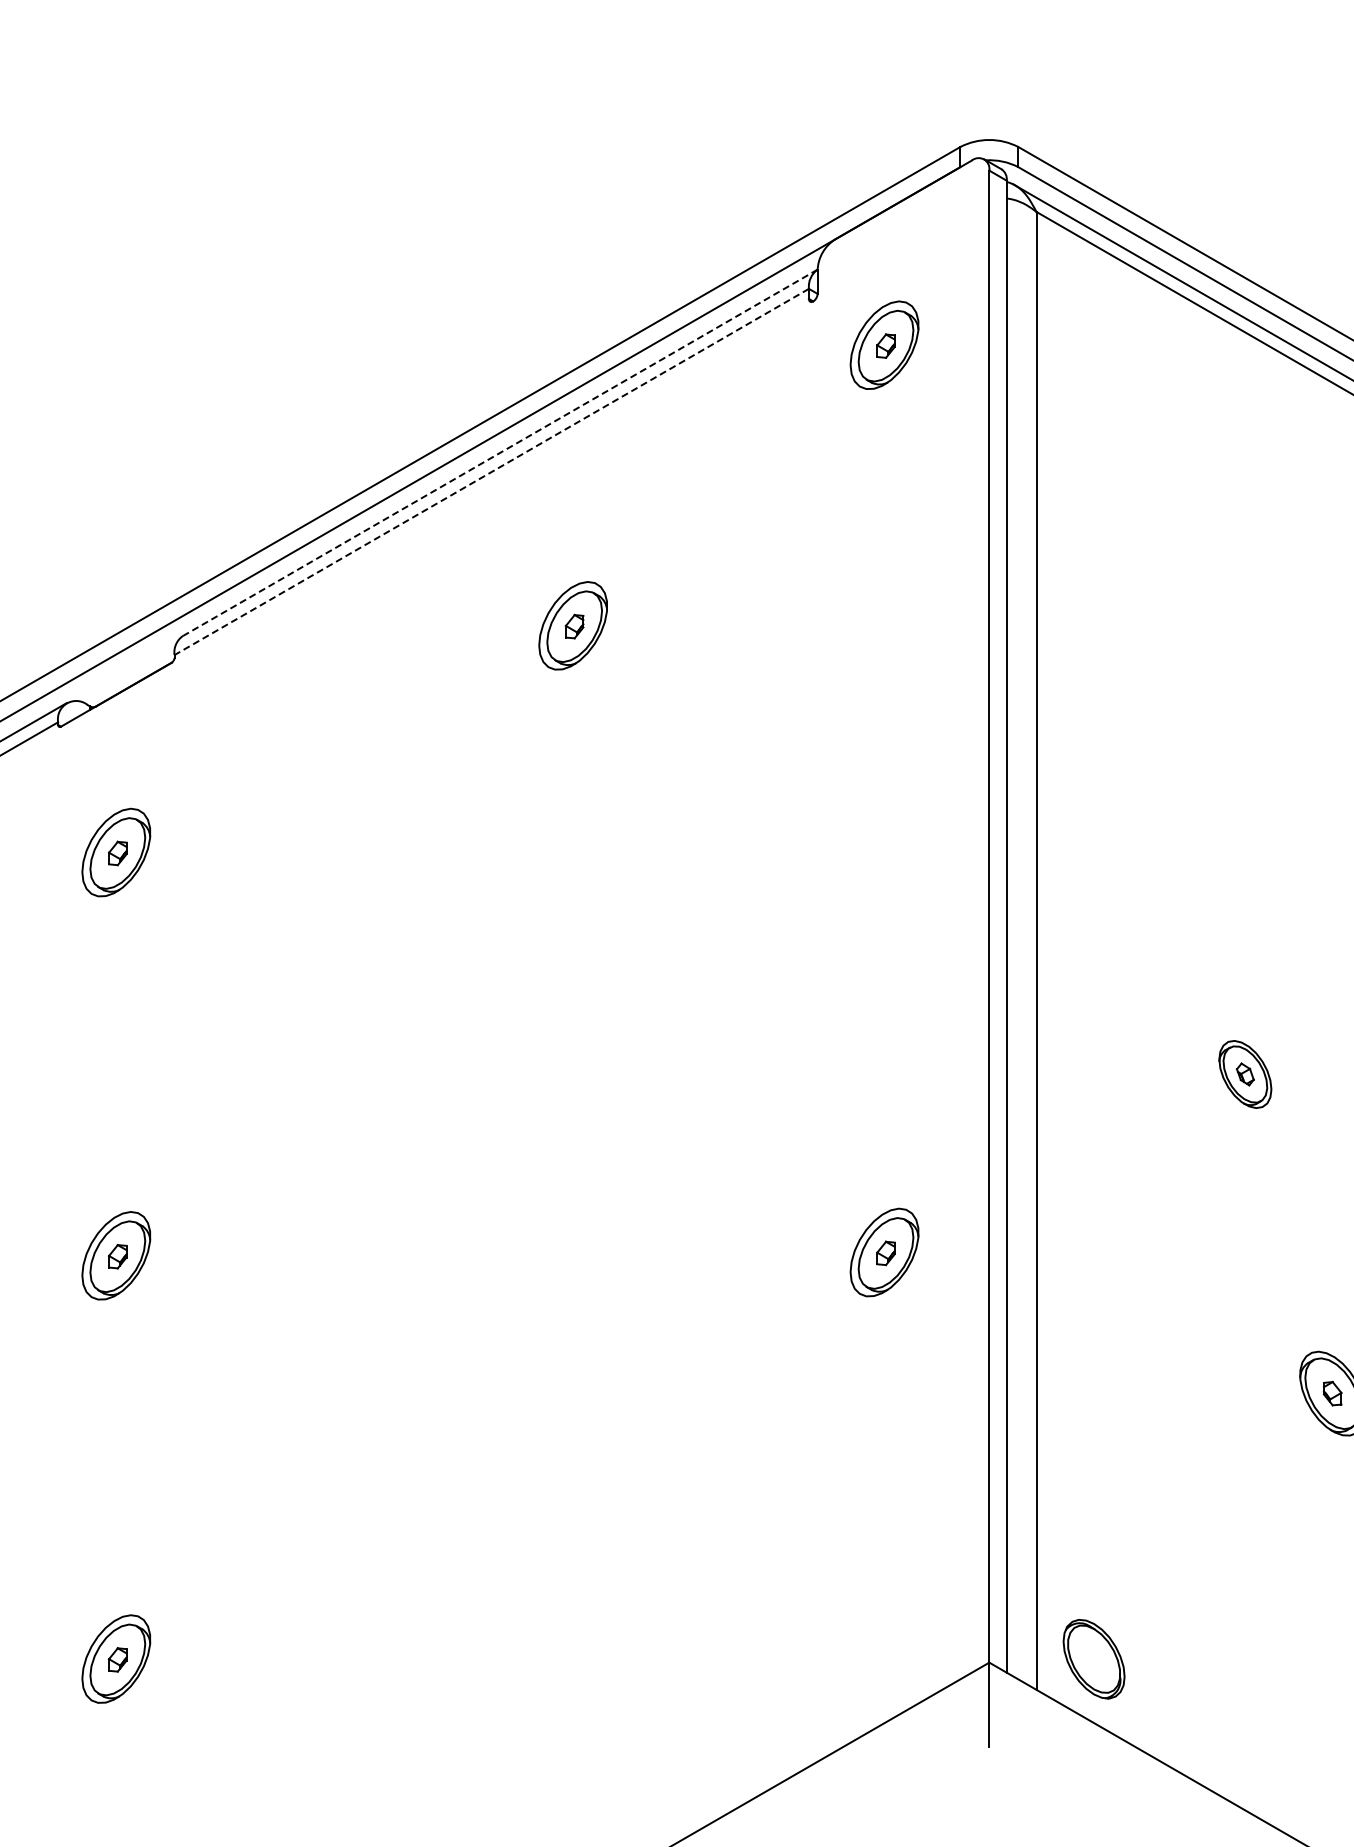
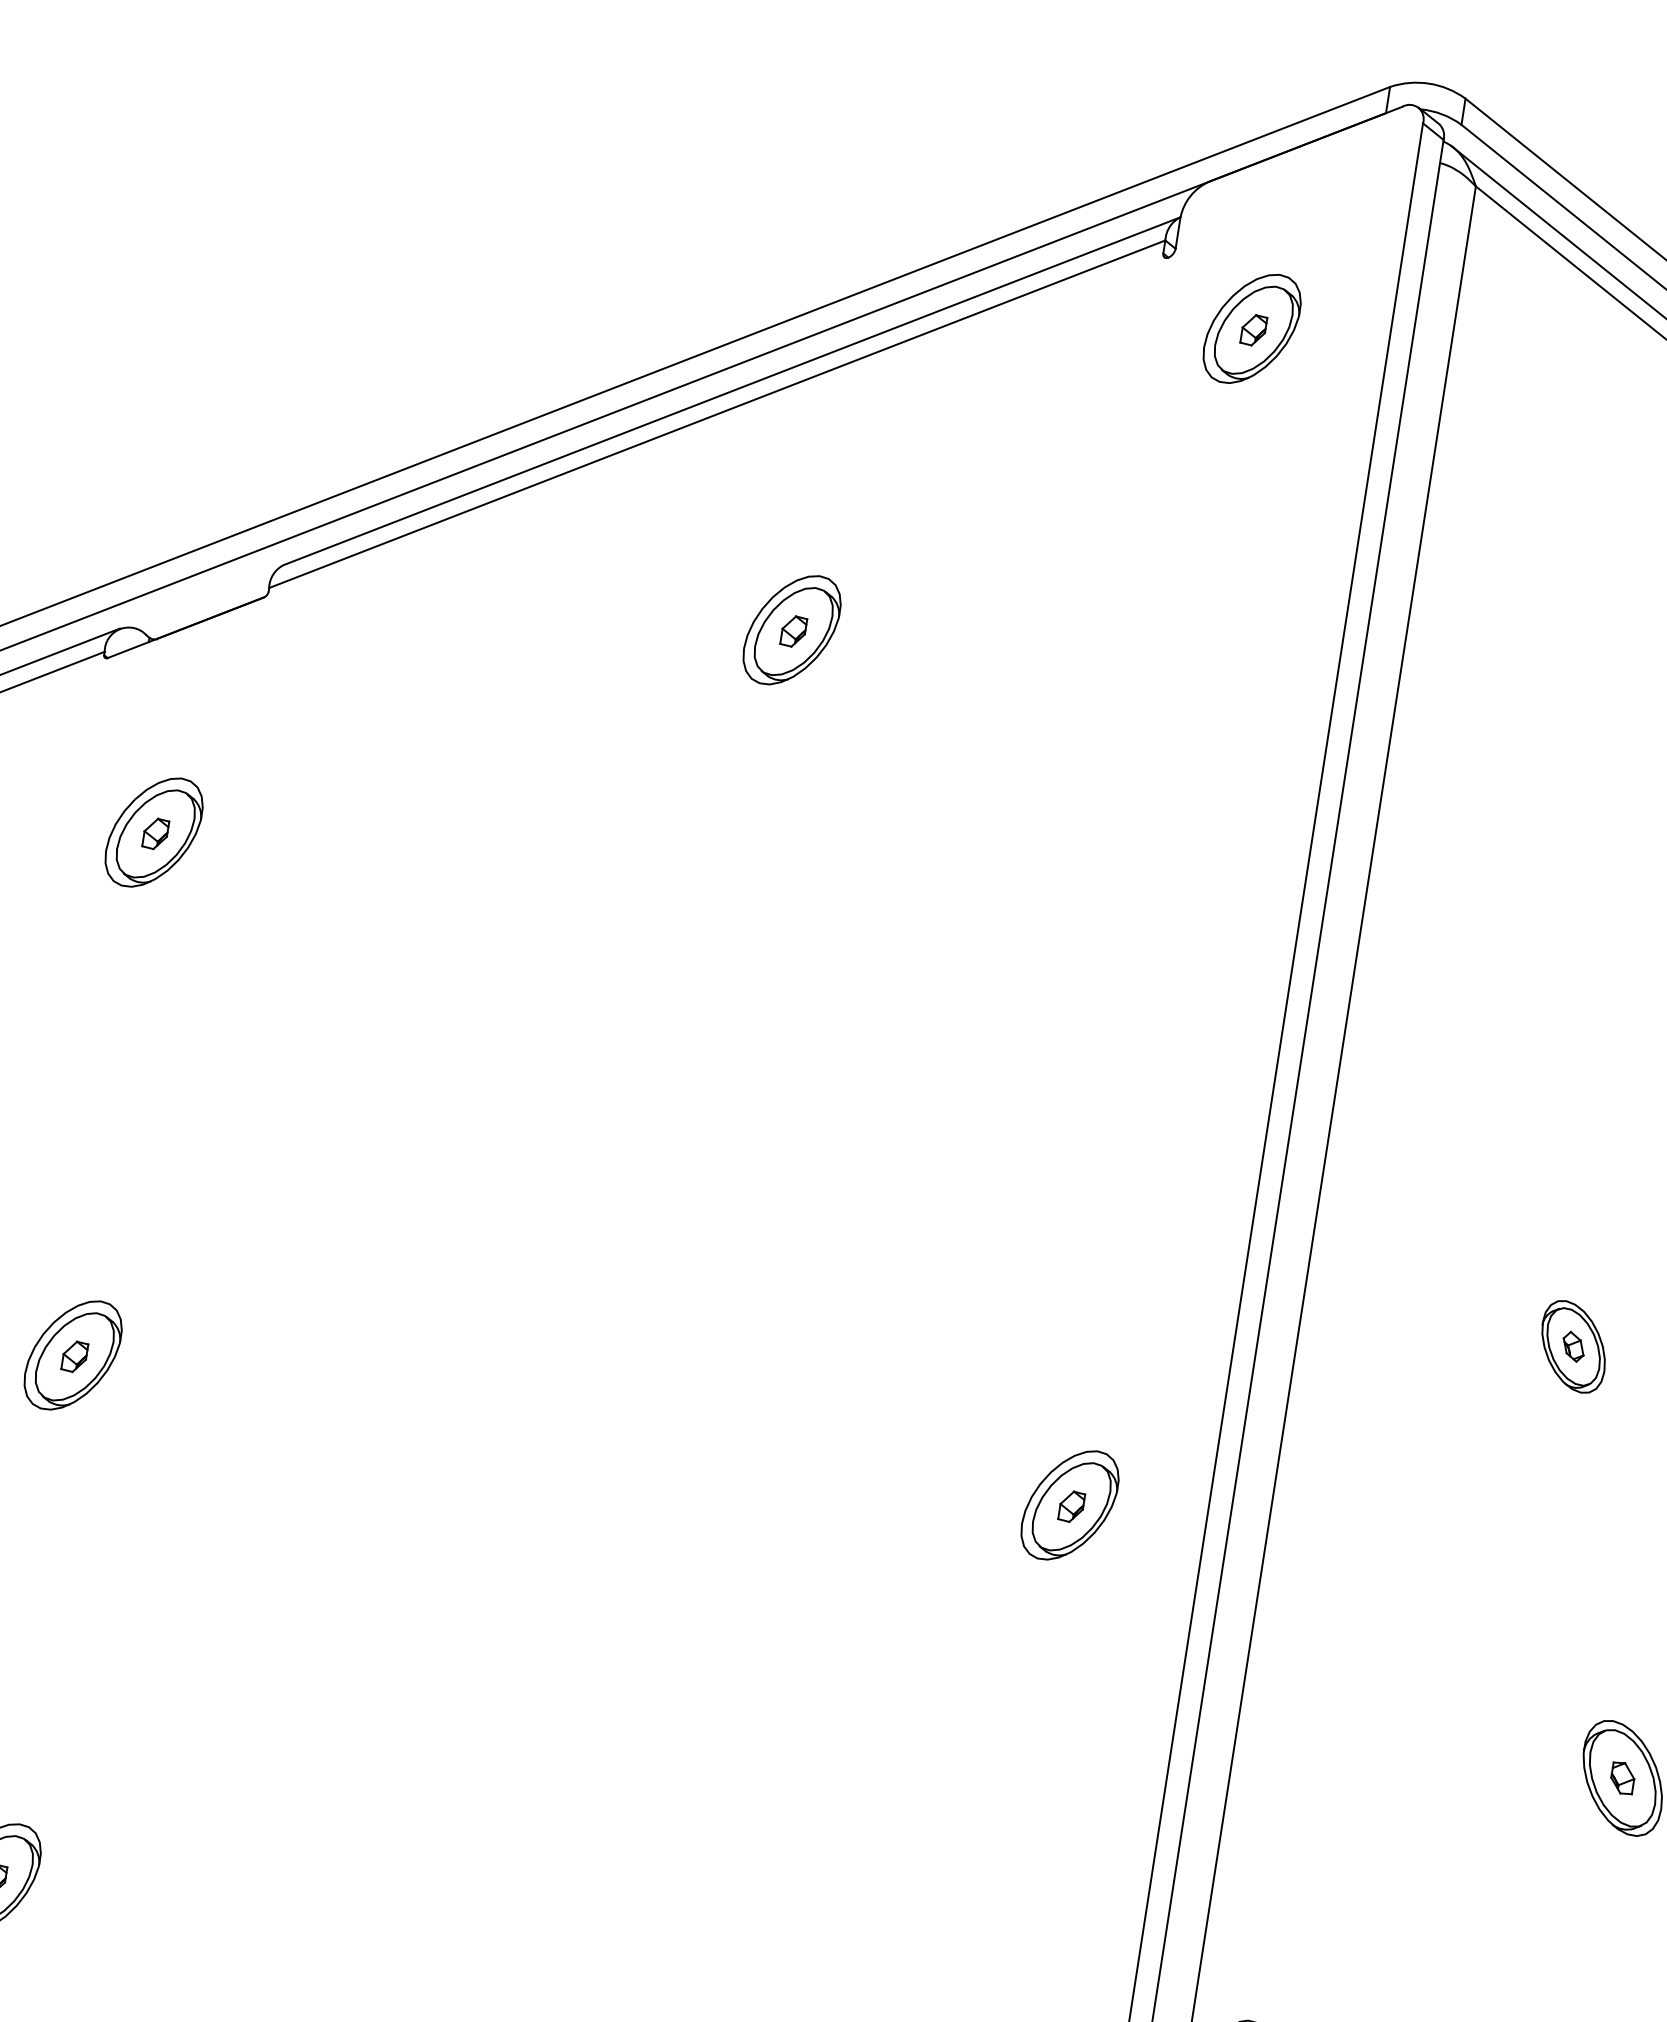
line: (500, 453) -> (732, 392), dashed -> solid
line: (491, 472) -> (716, 414), dashed -> solid

